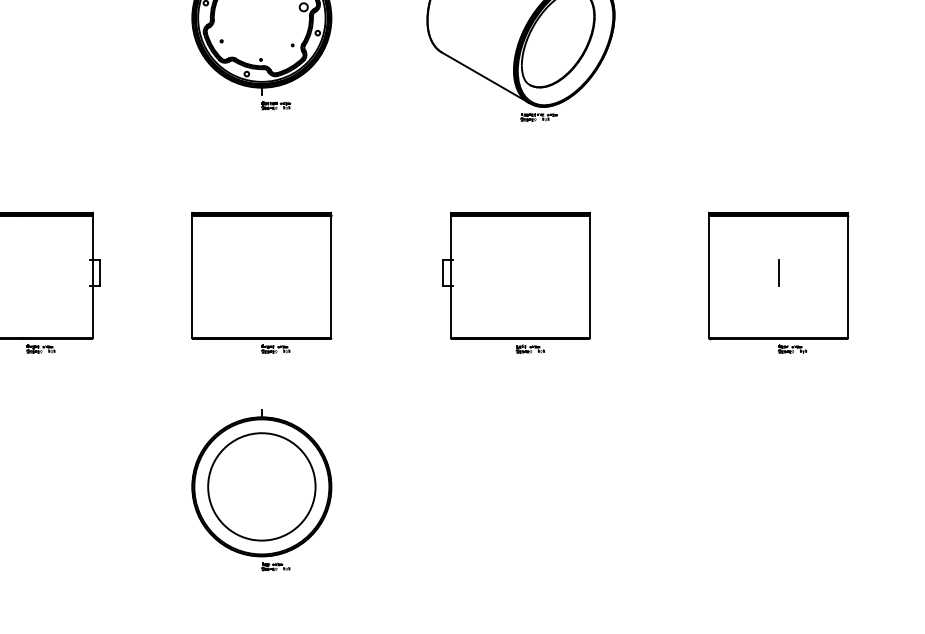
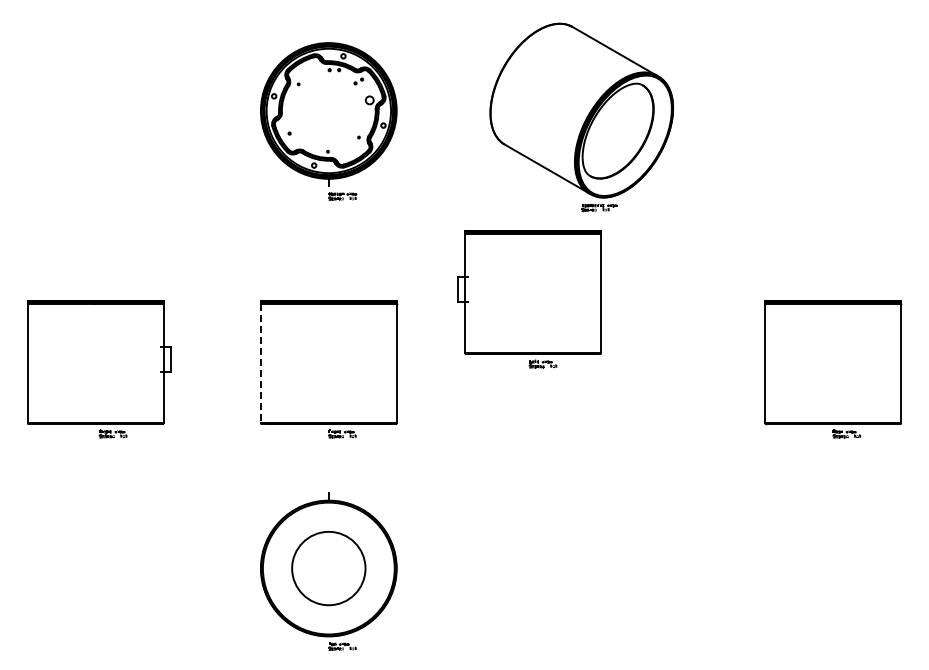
line: (778, 272) -> (833, 359), removed
line: (191, 276) -> (260, 363), solid -> dashed
part: (516, 283) -> (529, 299), moved
circle: (261, 486) -> (328, 568), size x0.7

